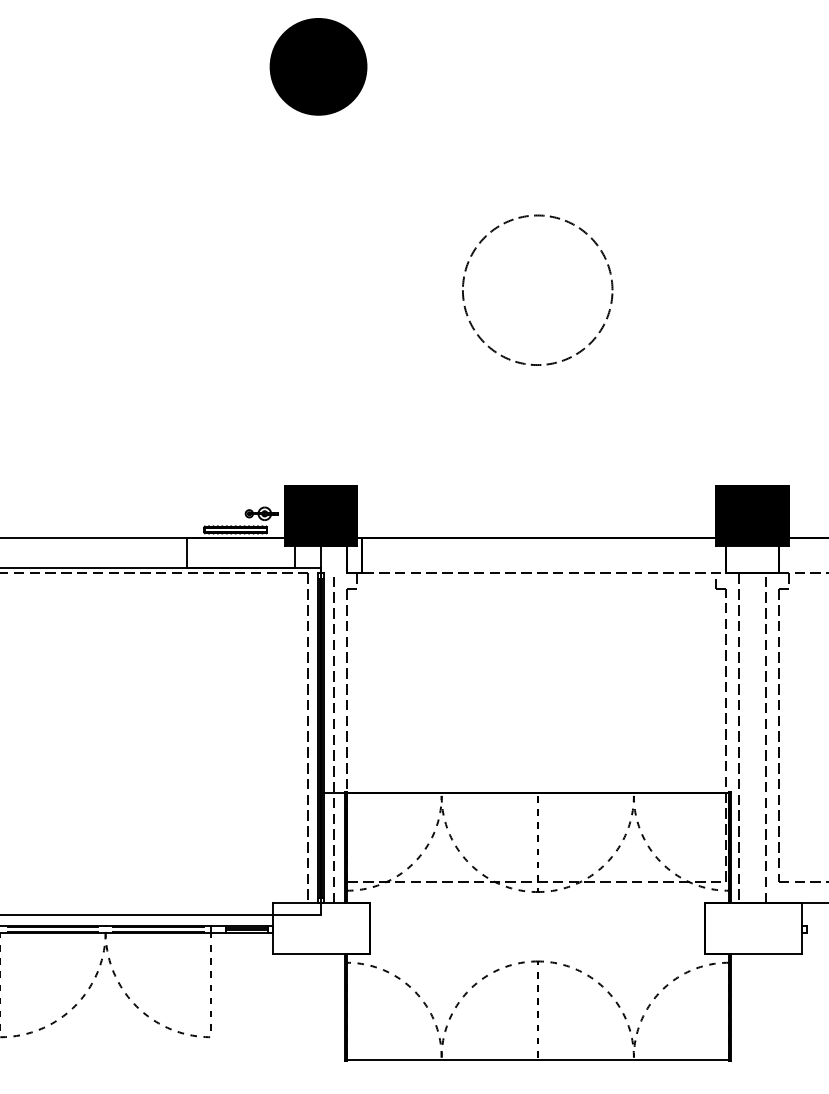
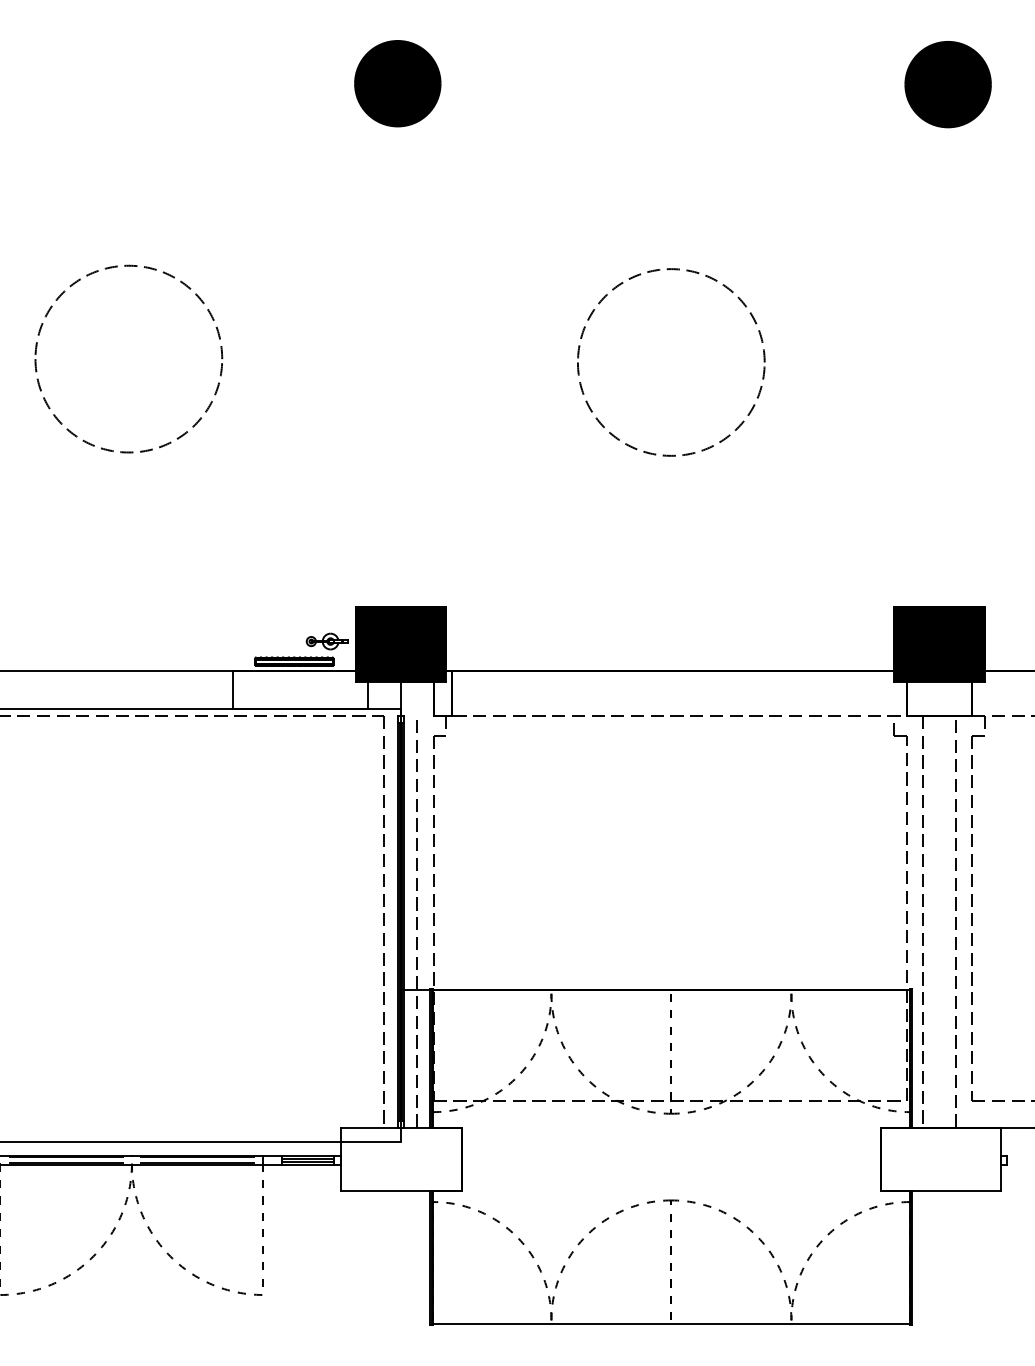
part: (318, 66) -> (397, 83), size x0.71
part: (758, 67) -> (947, 84), added
part: (48, 238) -> (60, 297), added

